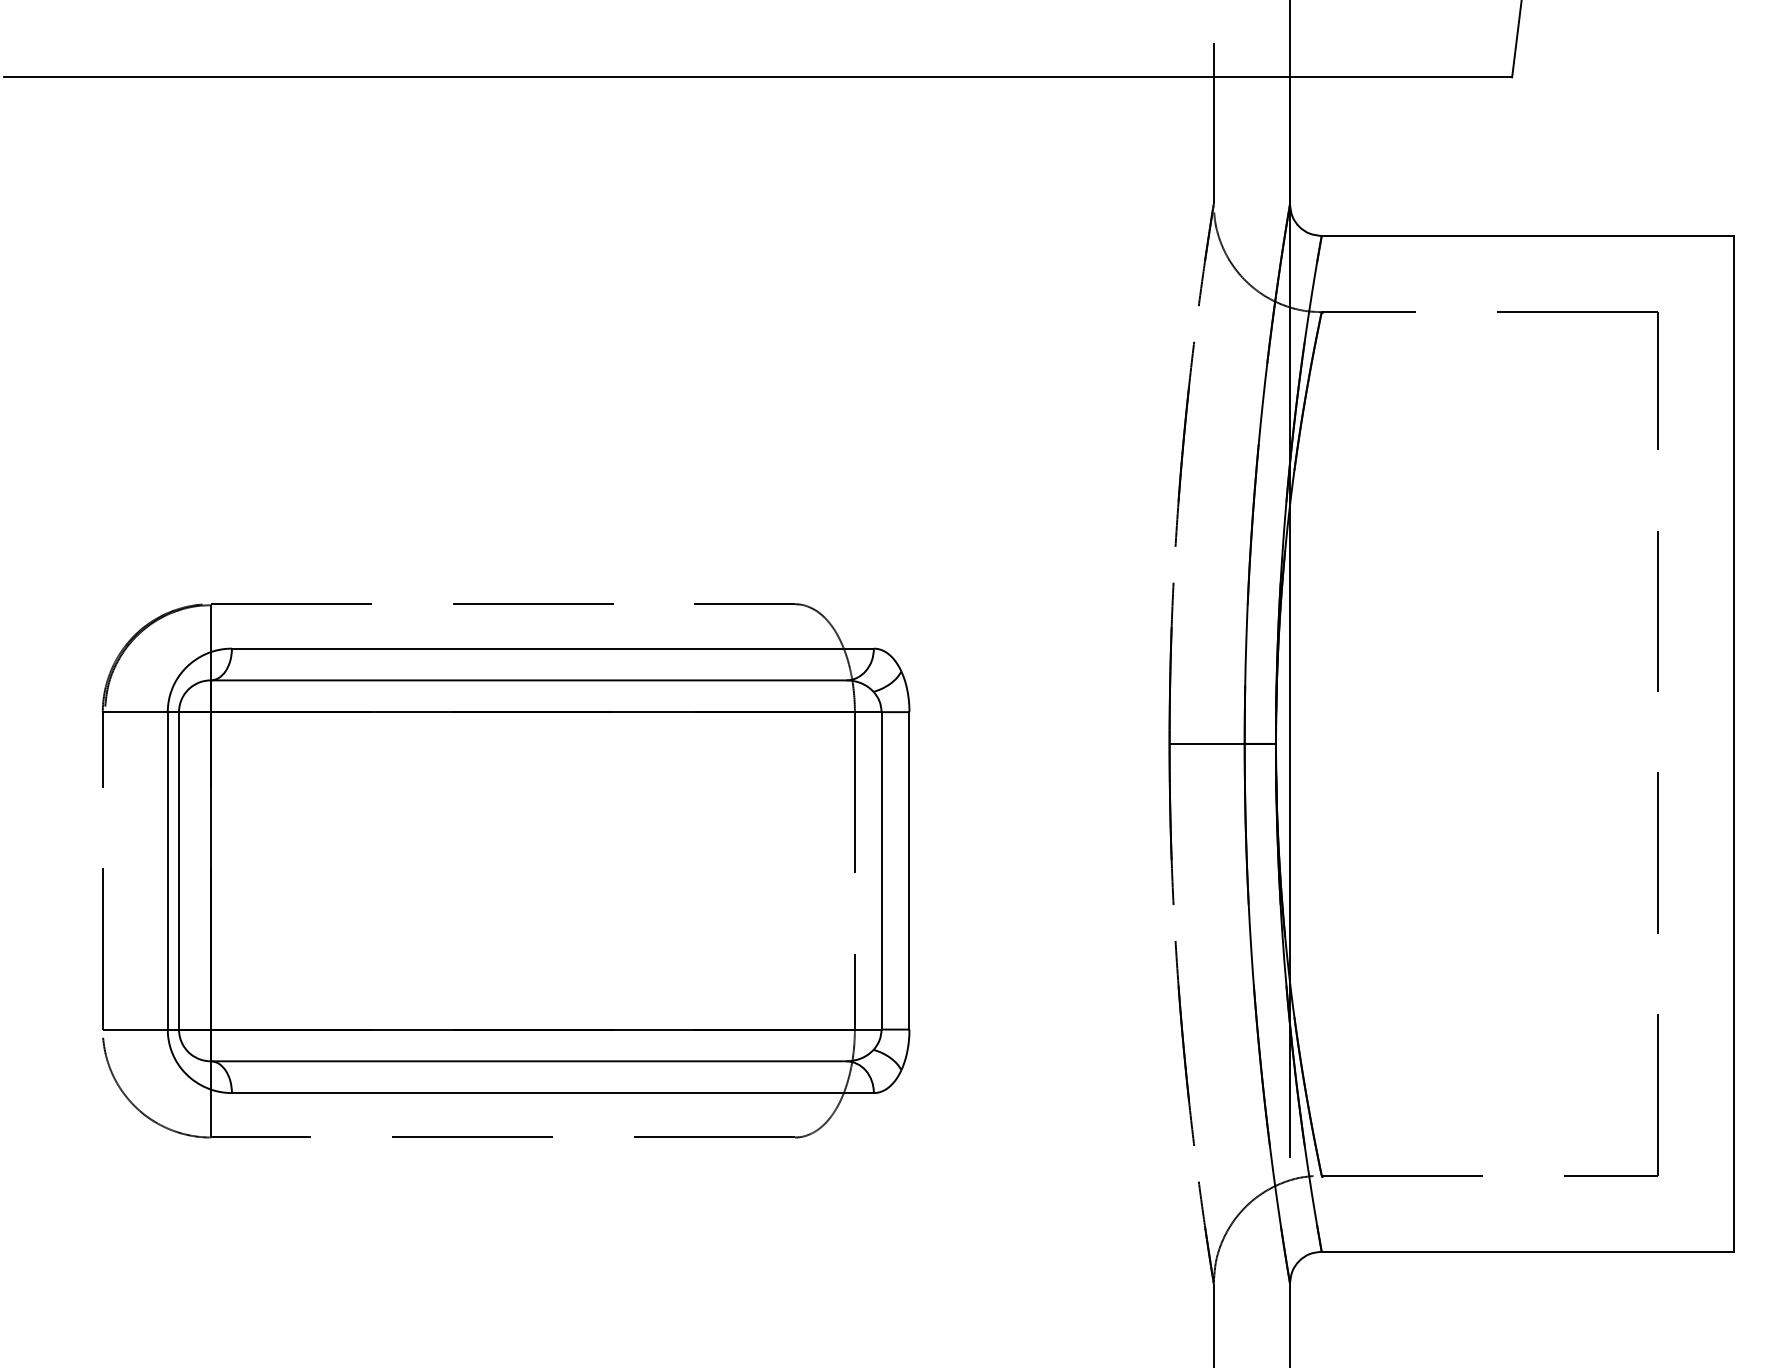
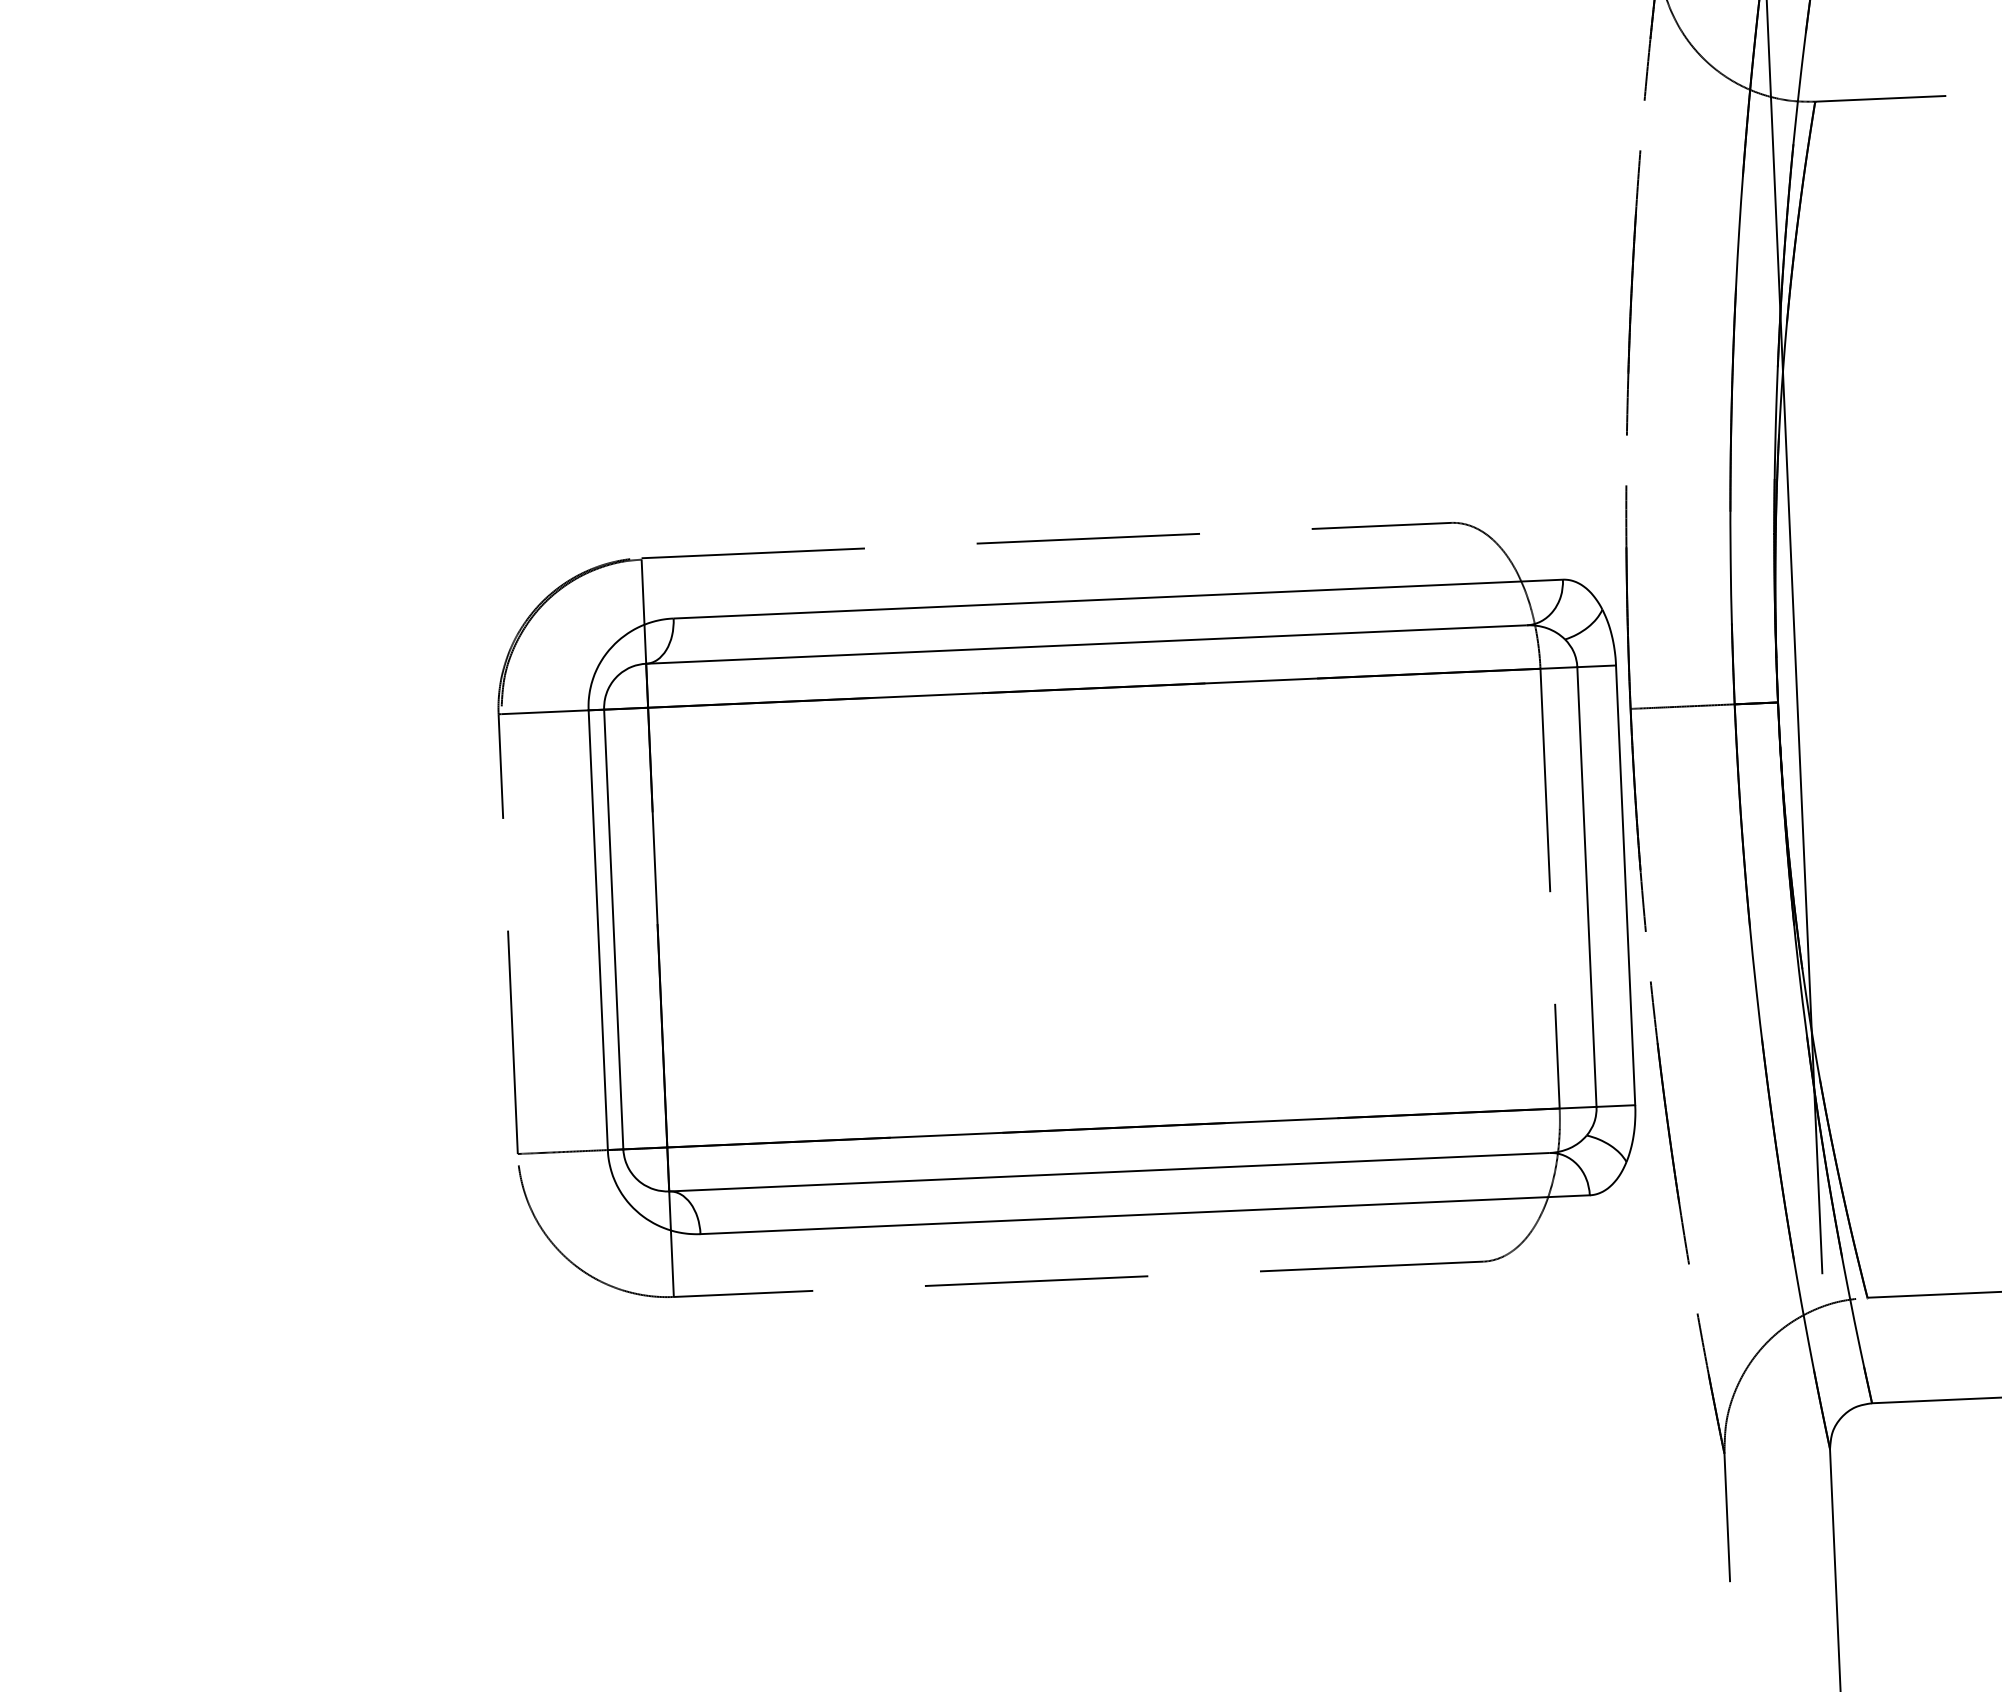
part: (505, 870) -> (1066, 909), moved

